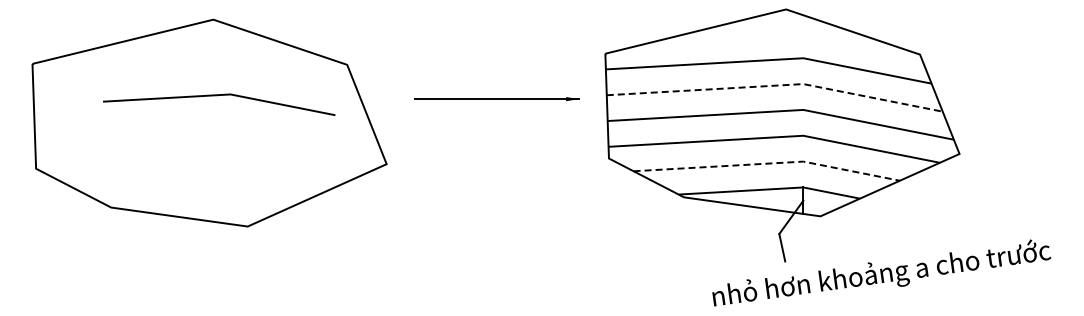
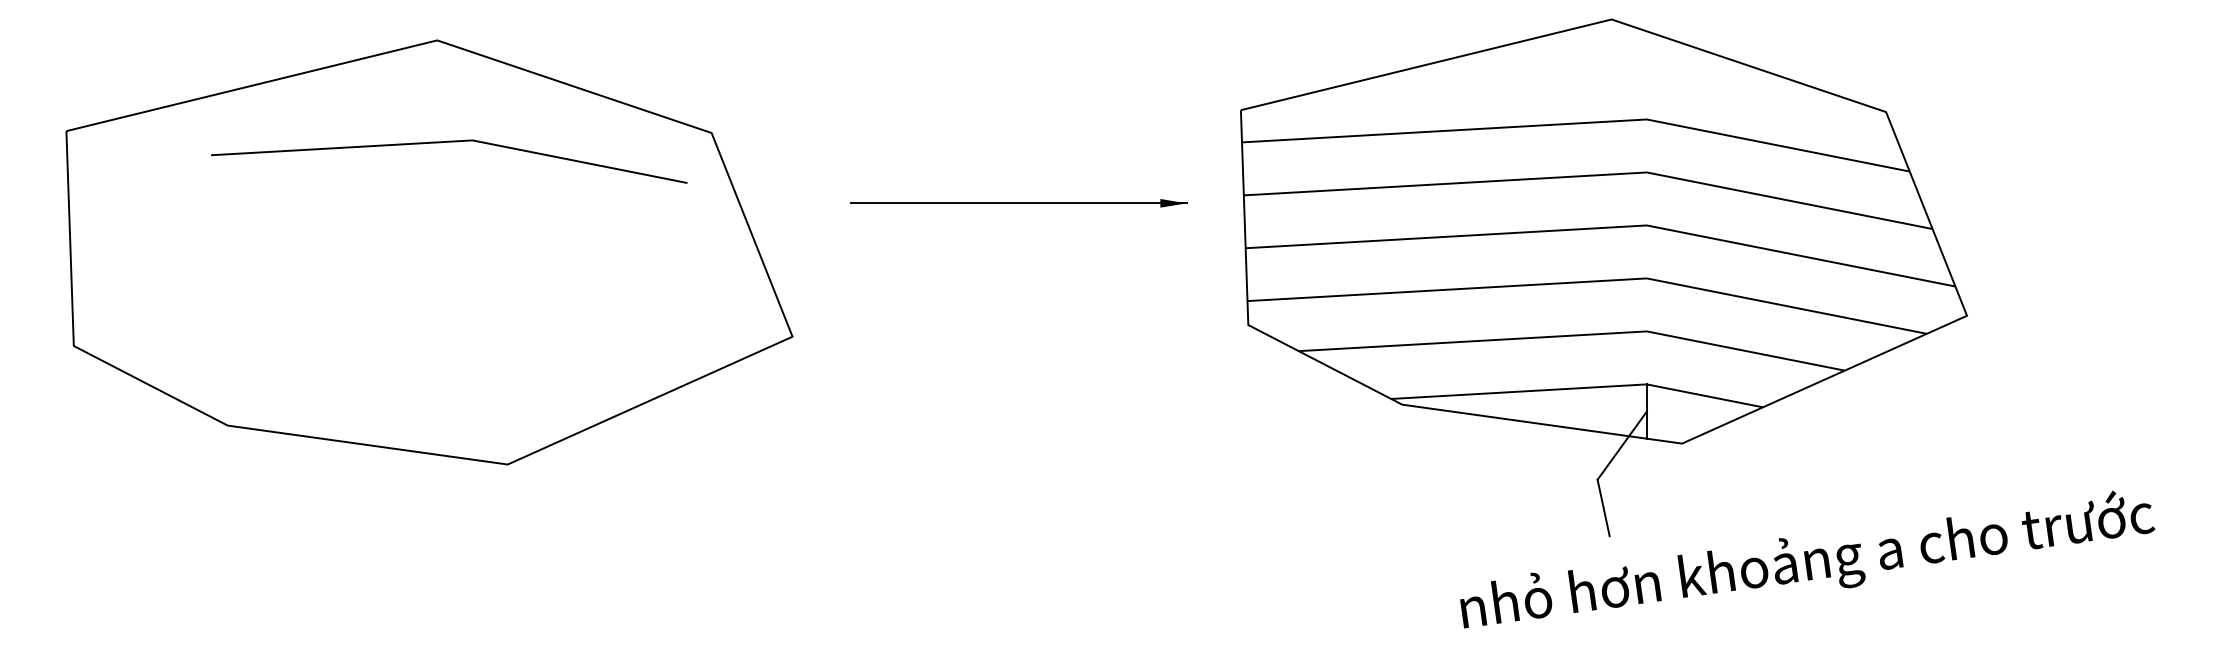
line: (777, 85) -> (1593, 175), dashed -> solid
line: (217, 96) -> (445, 144), moved
line: (768, 163) -> (1575, 335), dashed -> solid

